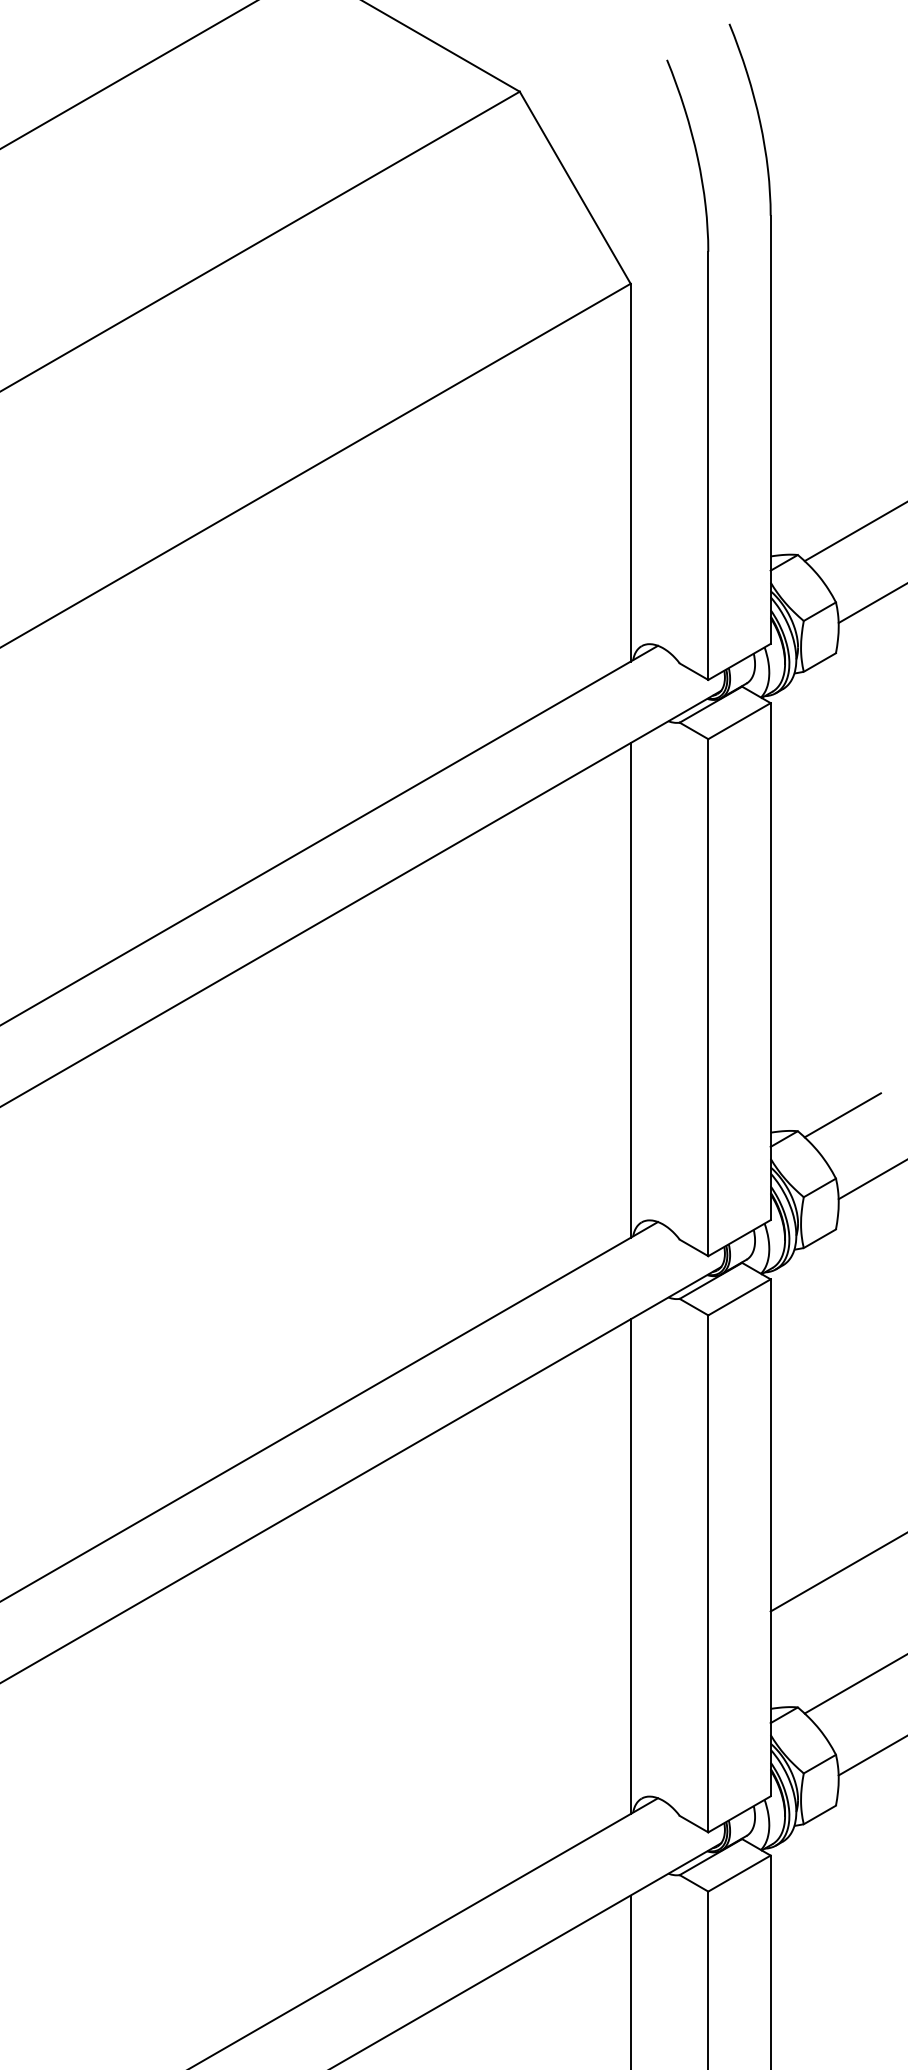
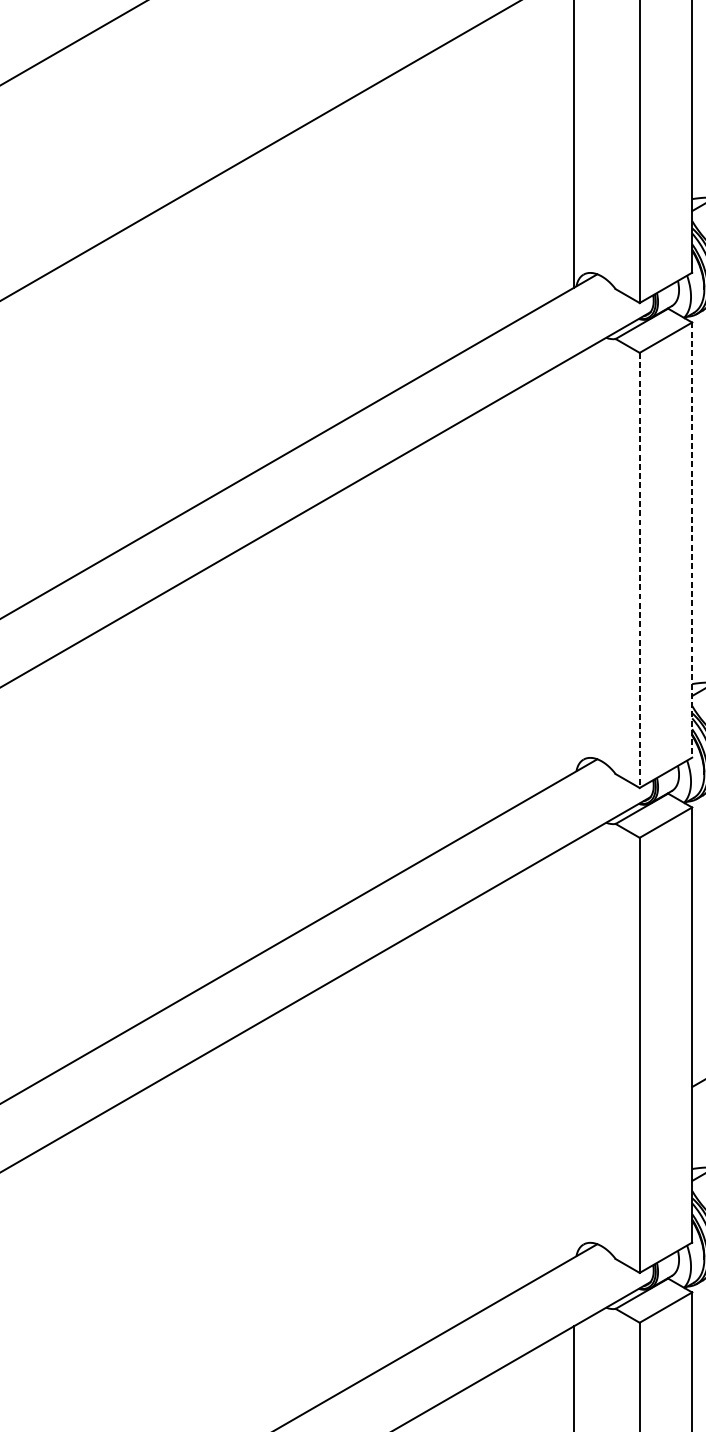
line: (770, 962) -> (692, 540), solid -> dashed
line: (630, 990) -> (574, 564), removed
line: (708, 998) -> (639, 571), solid -> dashed
line: (630, 1566) -> (574, 1049), removed

